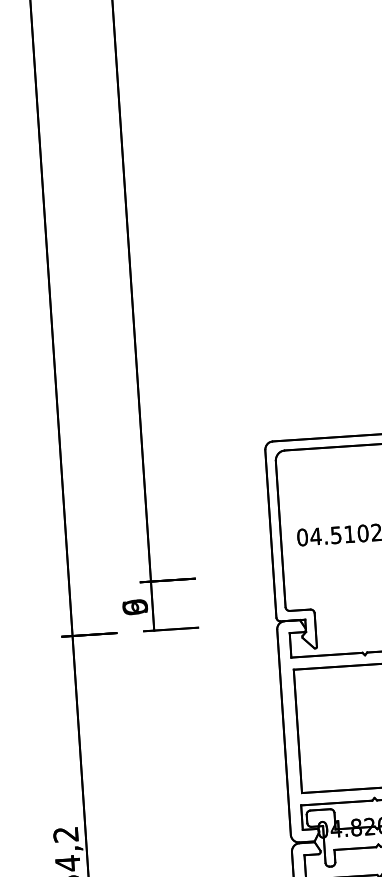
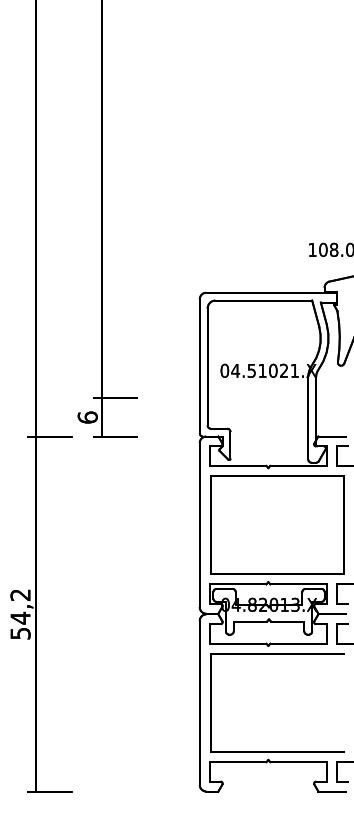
text: (134, 607) -> (87, 417), 9 -> 6

